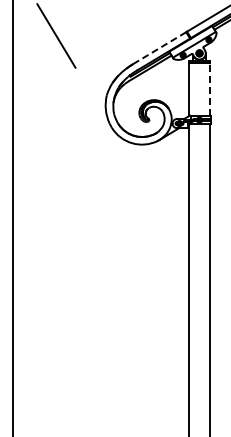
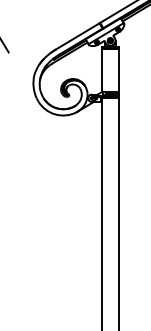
line: (159, 48) -> (77, 36), dashed -> solid
line: (209, 89) -> (118, 70), dashed -> solid

